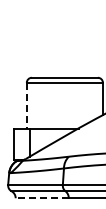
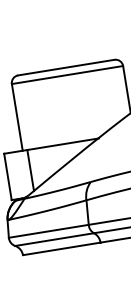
line: (26, 105) -> (16, 117), dashed -> solid
line: (42, 198) -> (62, 249), dashed -> solid

